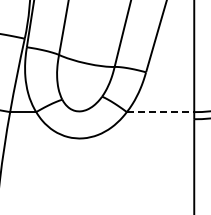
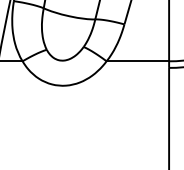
line: (160, 112) -> (137, 61), dashed -> solid

